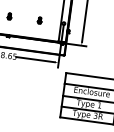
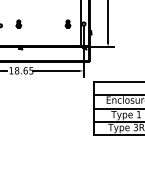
part: (39, 19) -> (67, 23), moved

